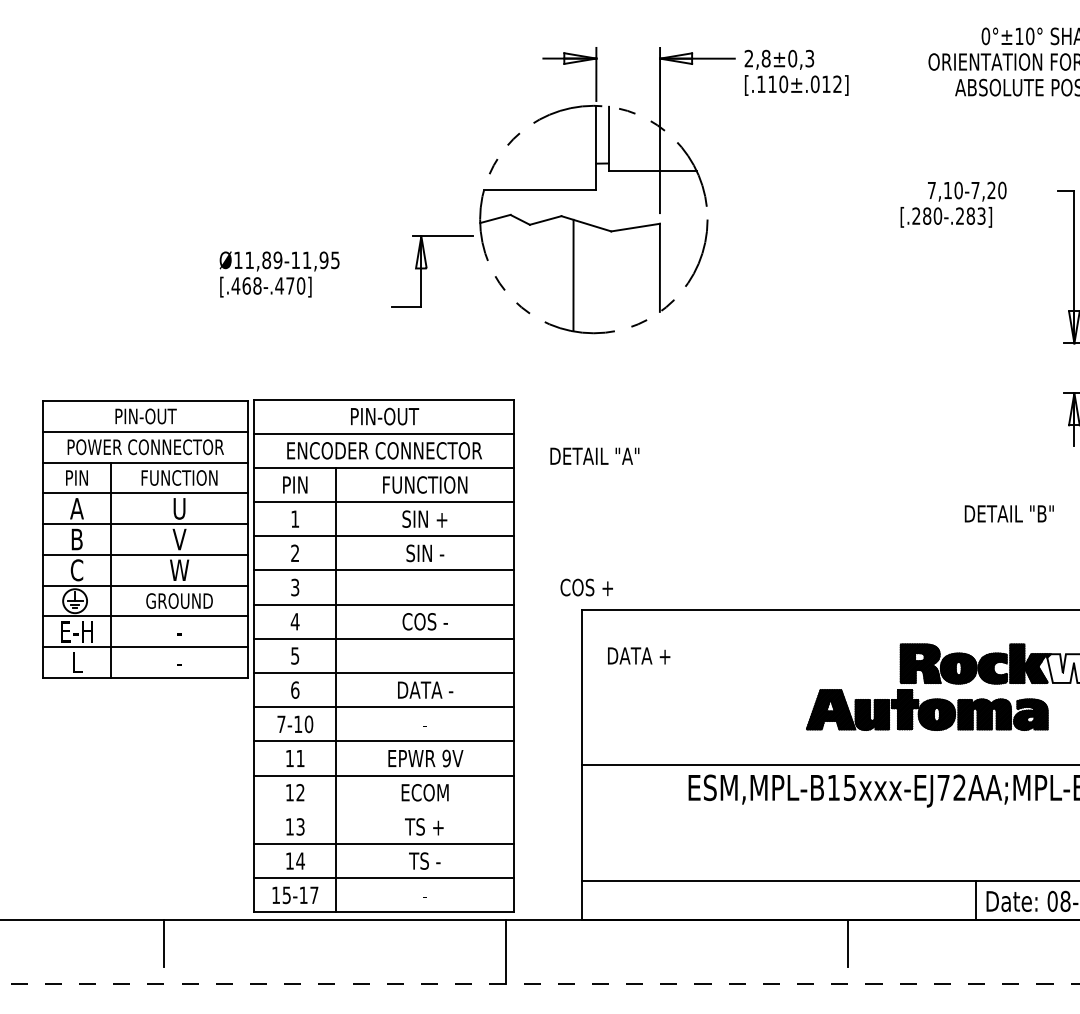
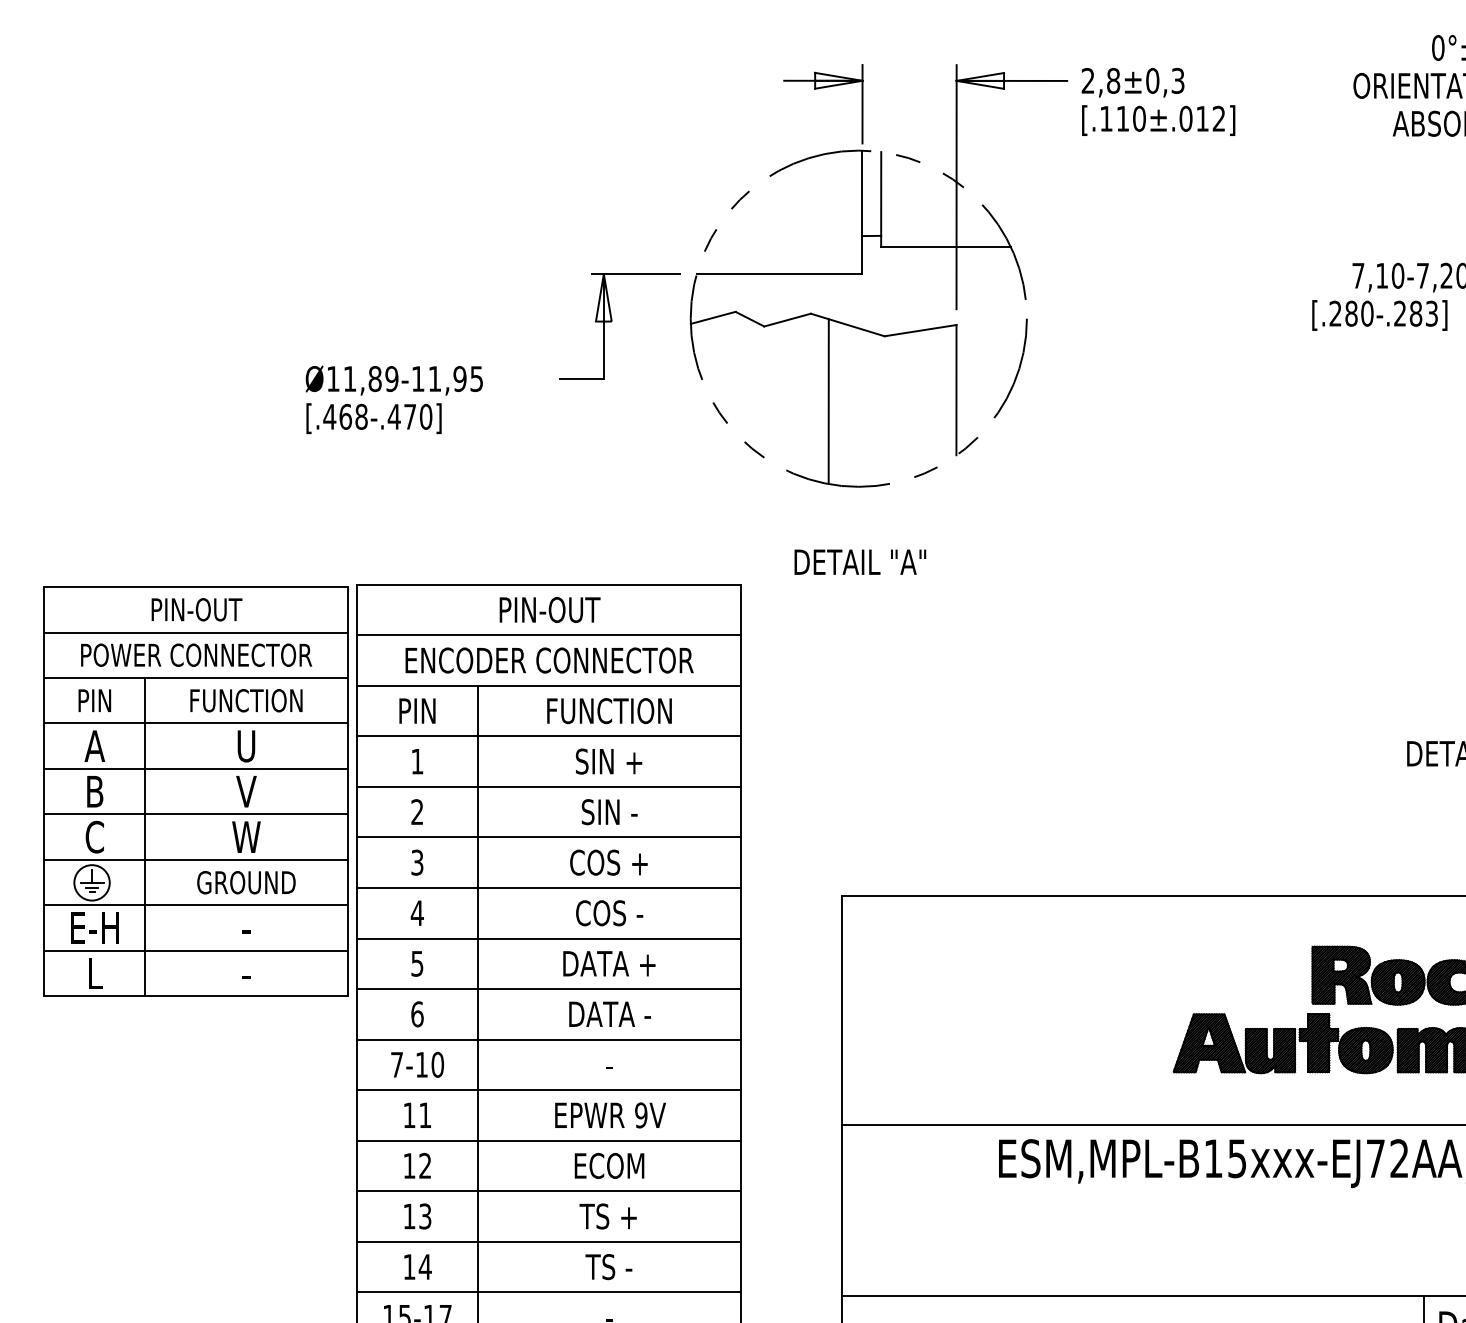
part: (432, 271) -> (620, 326), moved
text: (594, 455) -> (859, 561), moved
text: (586, 587) -> (608, 862), moved
text: (639, 655) -> (609, 963), moved
line: (384, 809) -> (549, 1190), added

